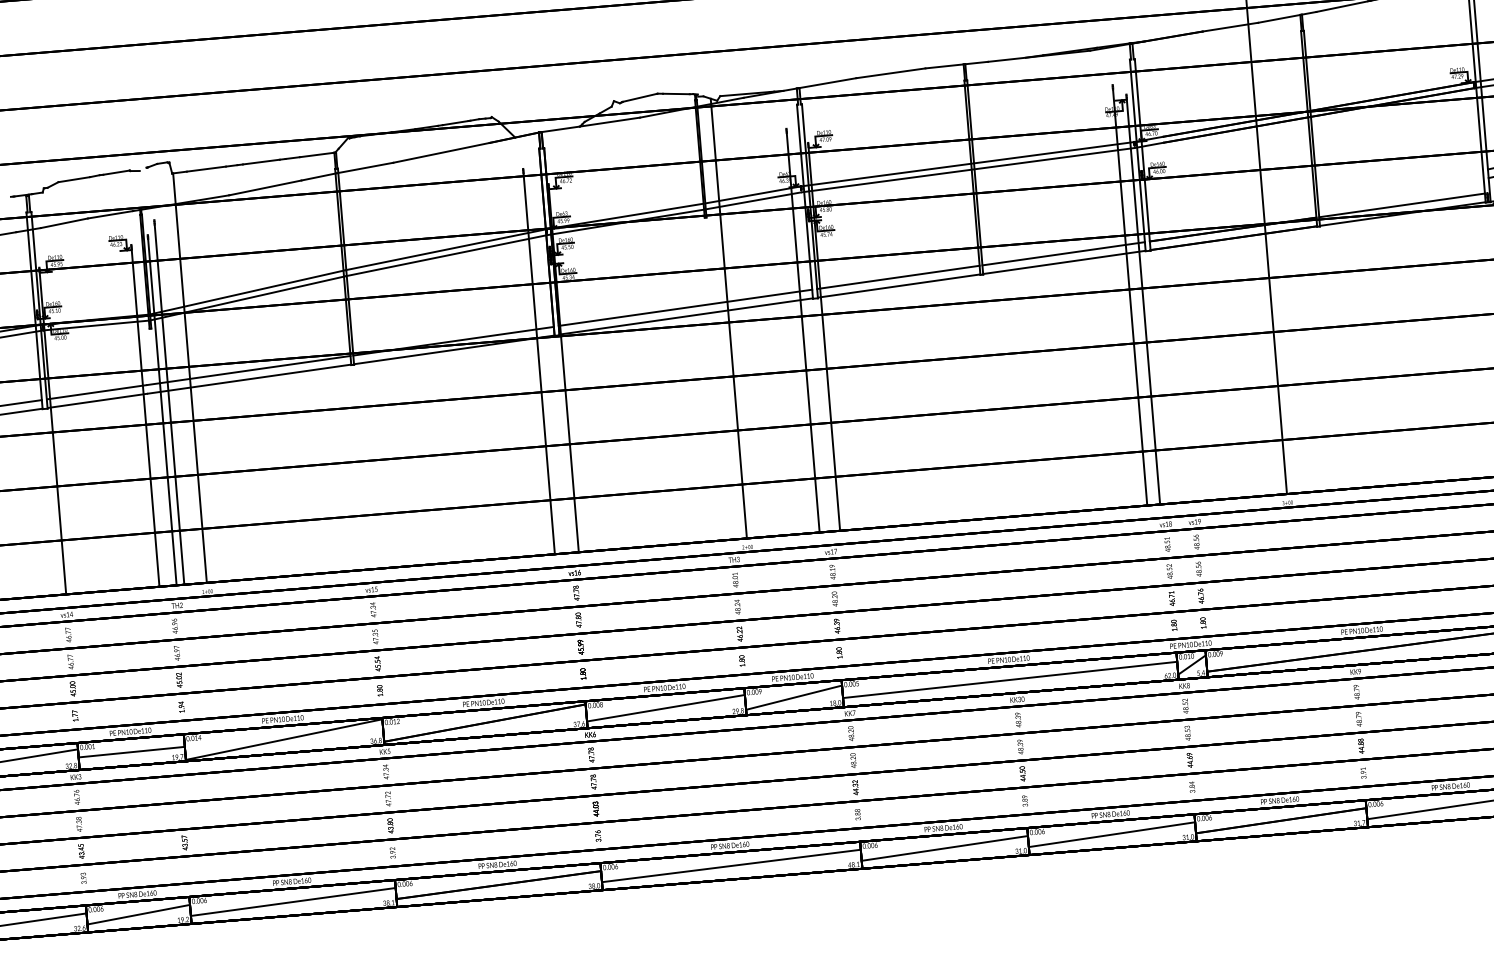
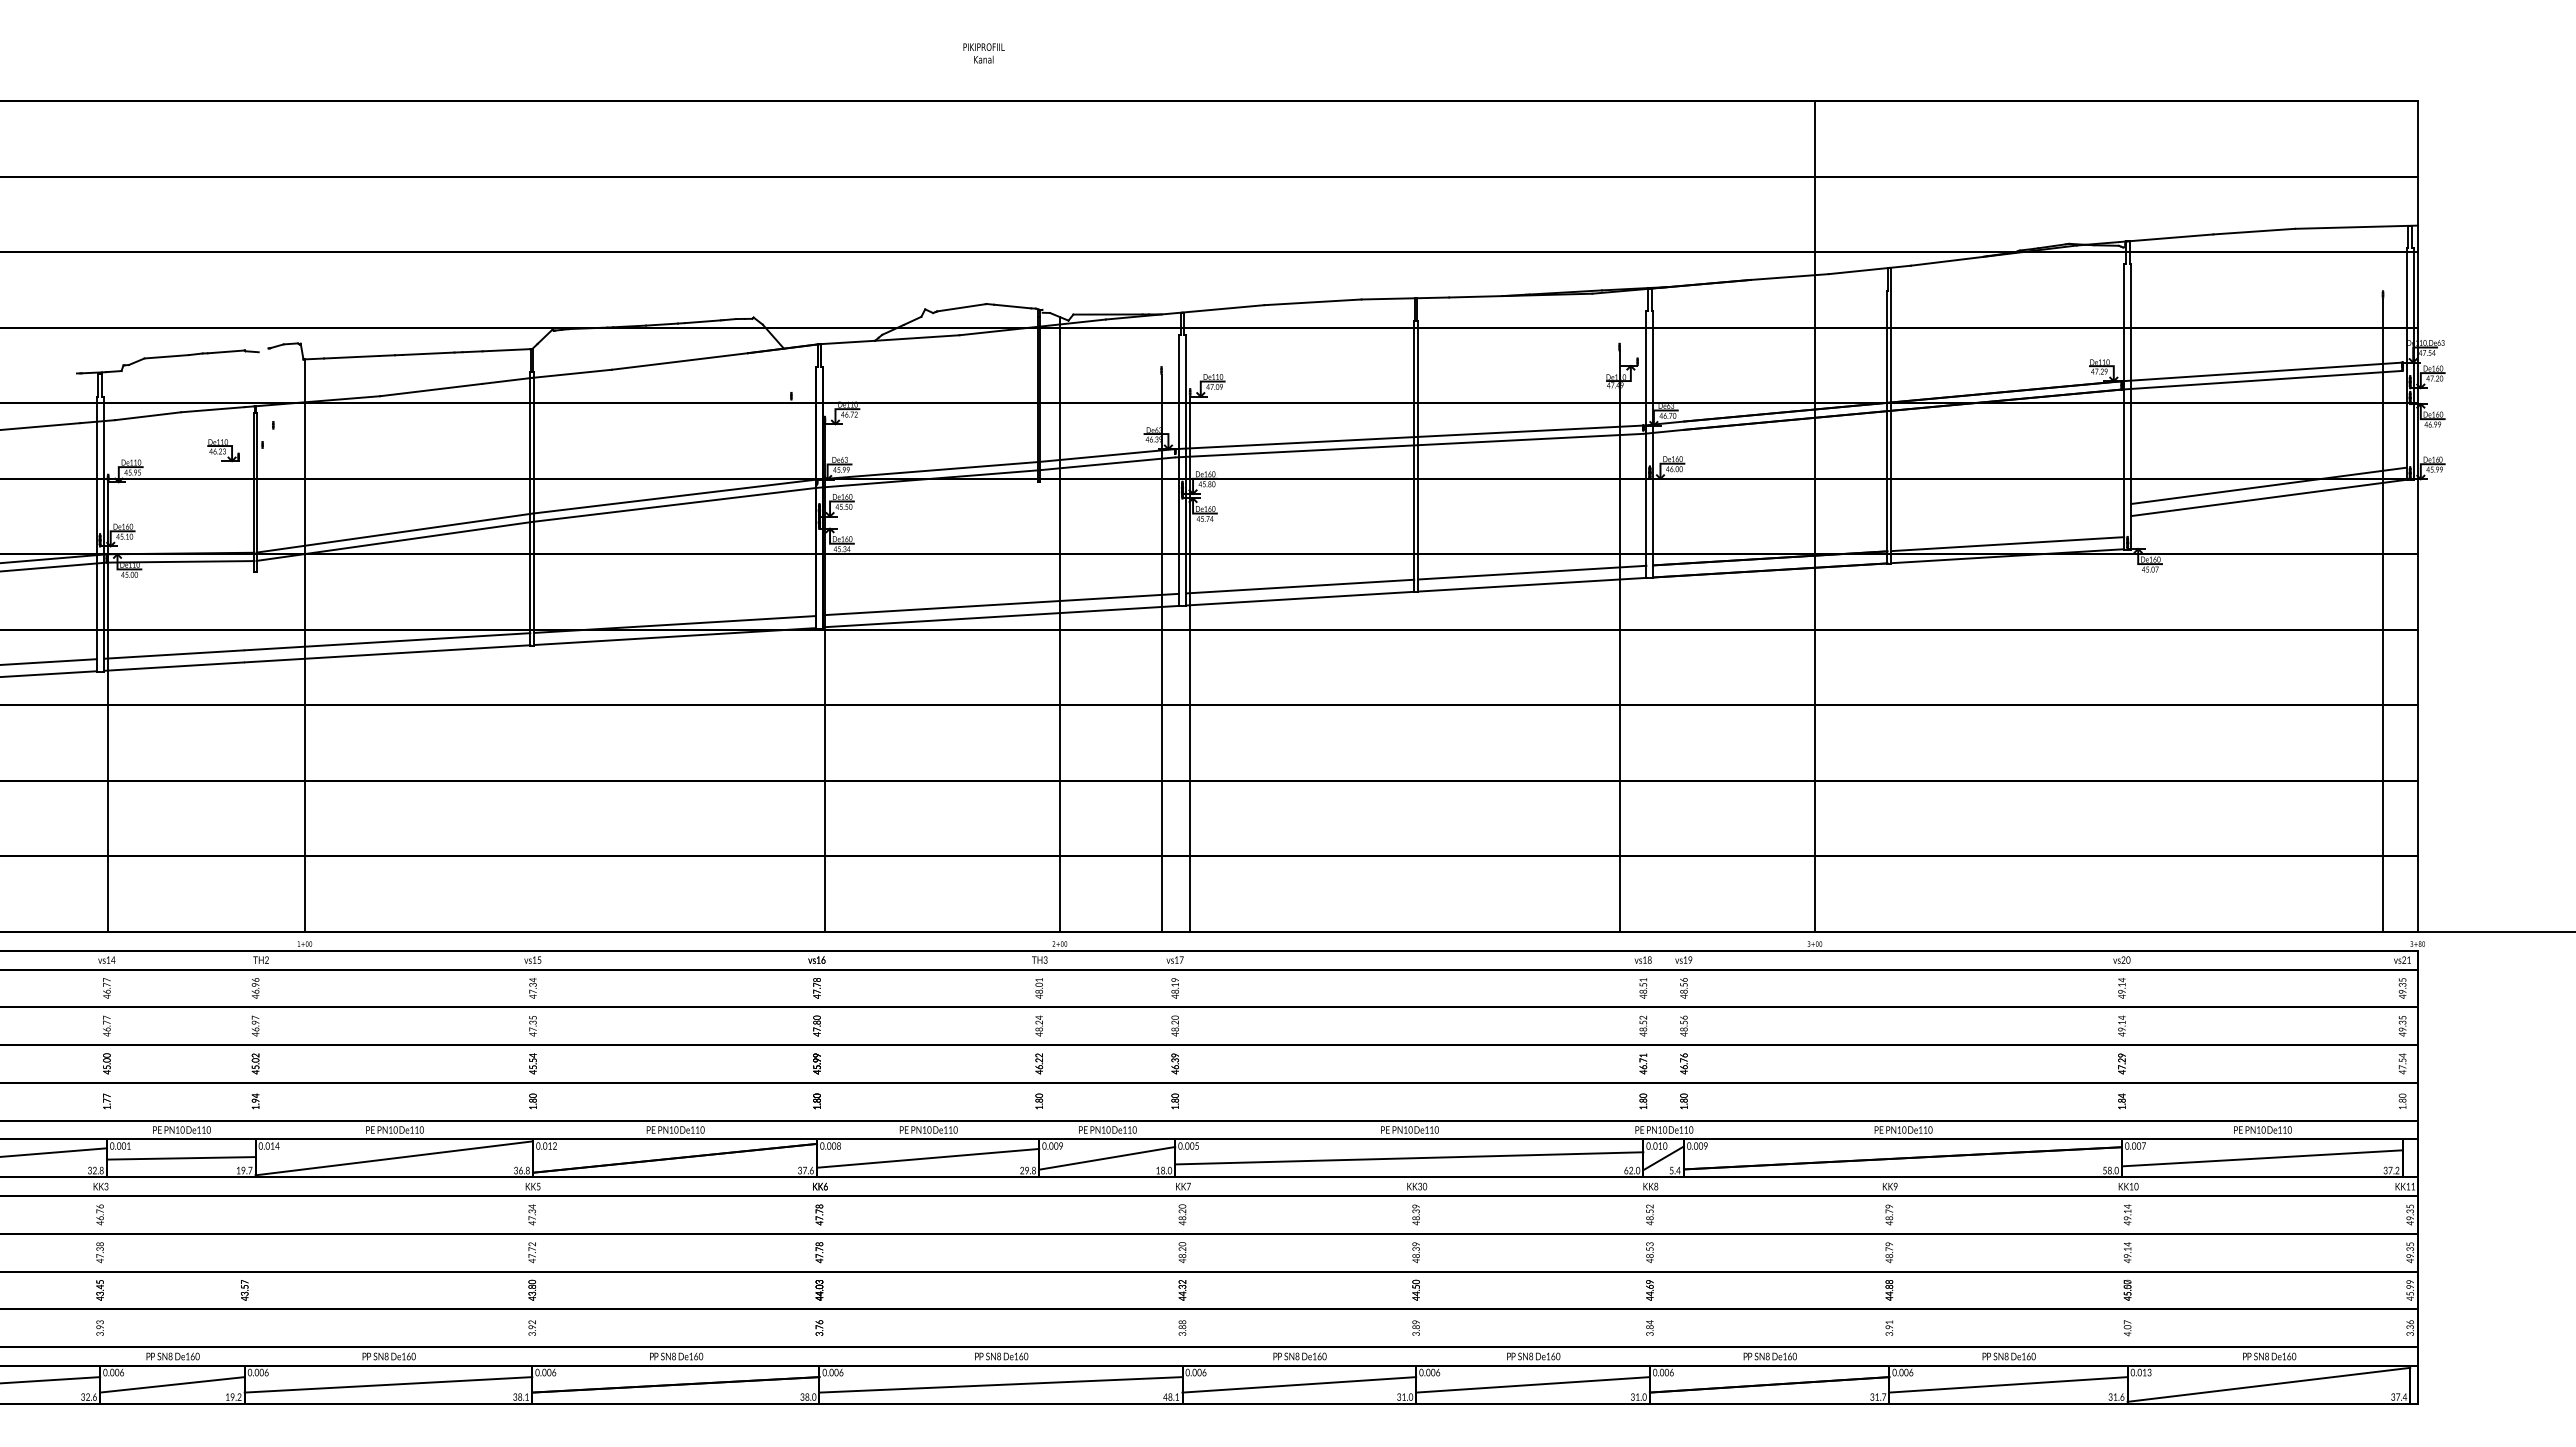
line: (1143, 301) -> (1637, 648), removed
line: (539, 363) -> (791, 665), removed
line: (169, 404) -> (273, 680), removed
line: (162, 412) -> (262, 689), removed
line: (145, 418) -> (238, 696), removed

